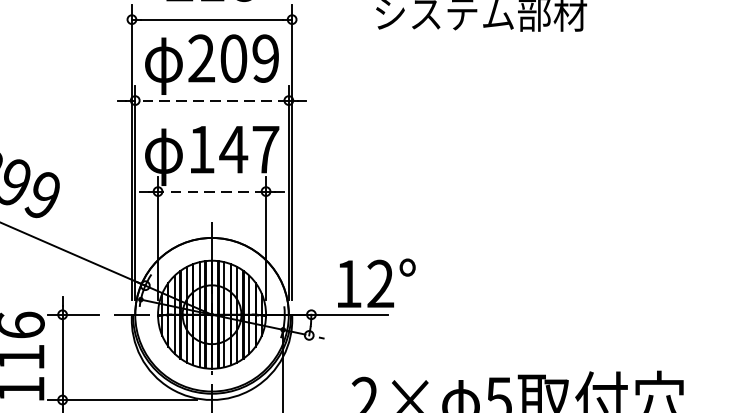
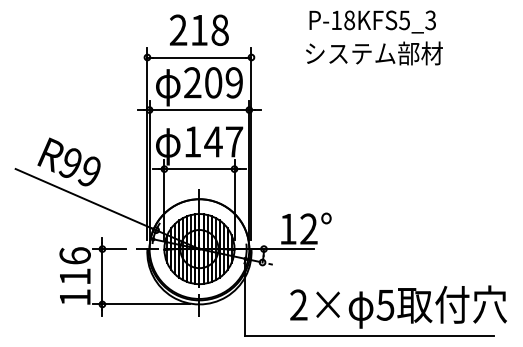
line: (212, 101) -> (199, 110), dashed -> solid
line: (210, 192) -> (198, 169), dashed -> solid

